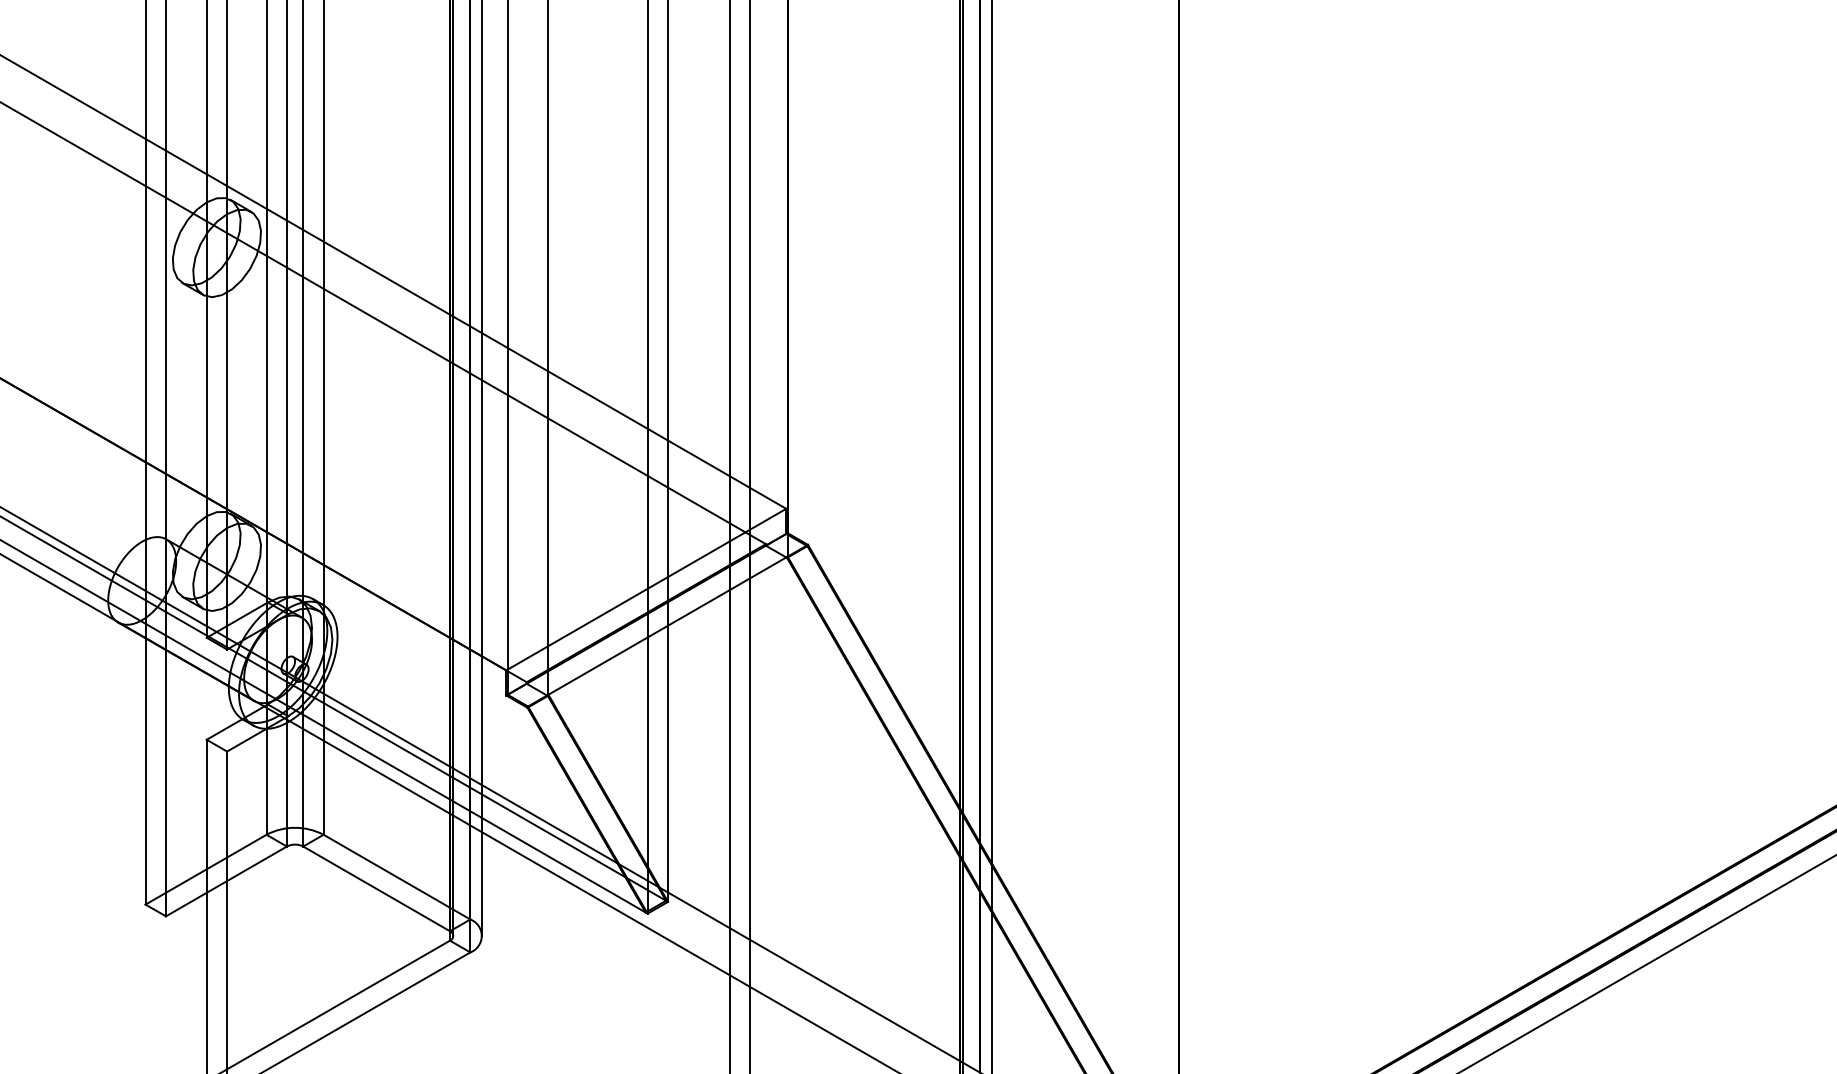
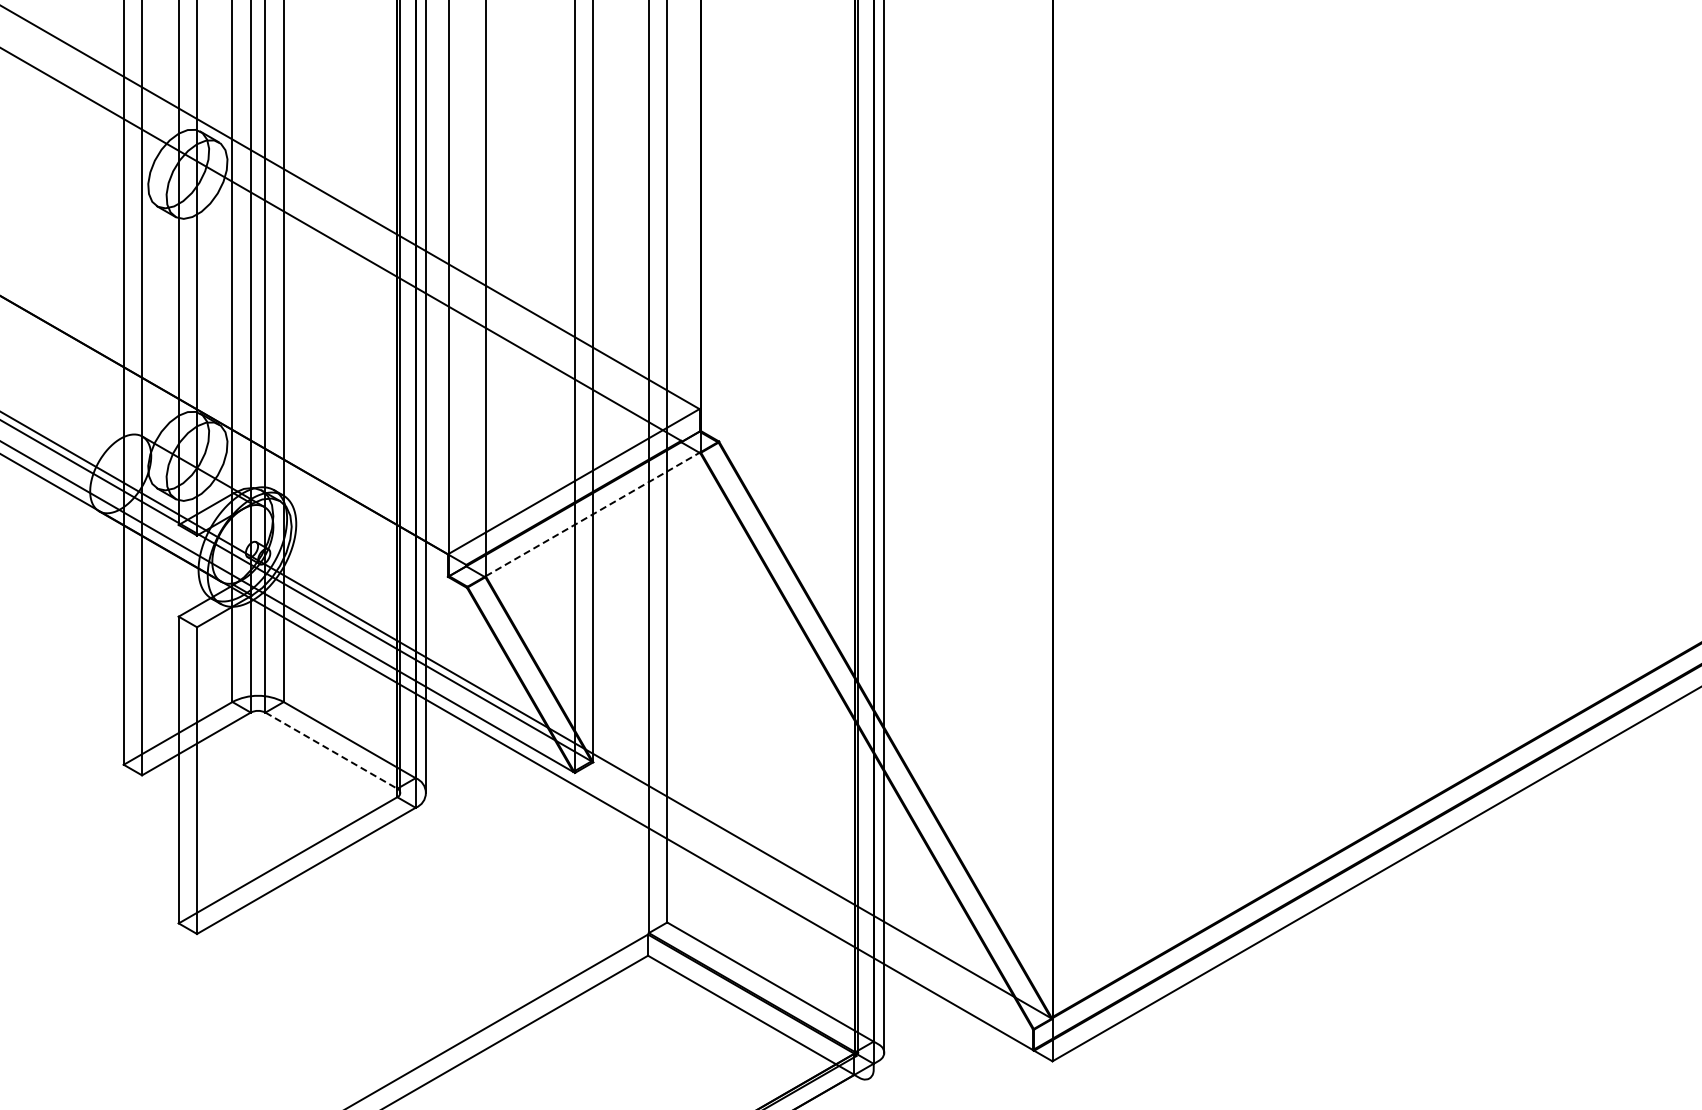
line: (668, 624) -> (593, 513), solid -> dashed
line: (376, 888) -> (331, 750), solid -> dashed

